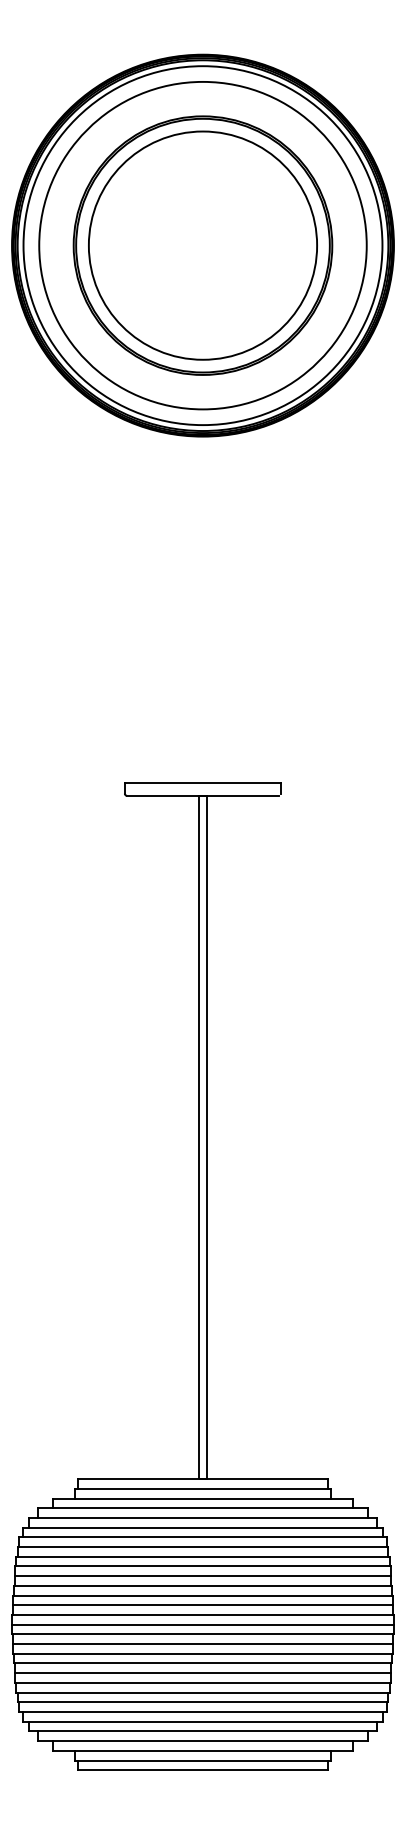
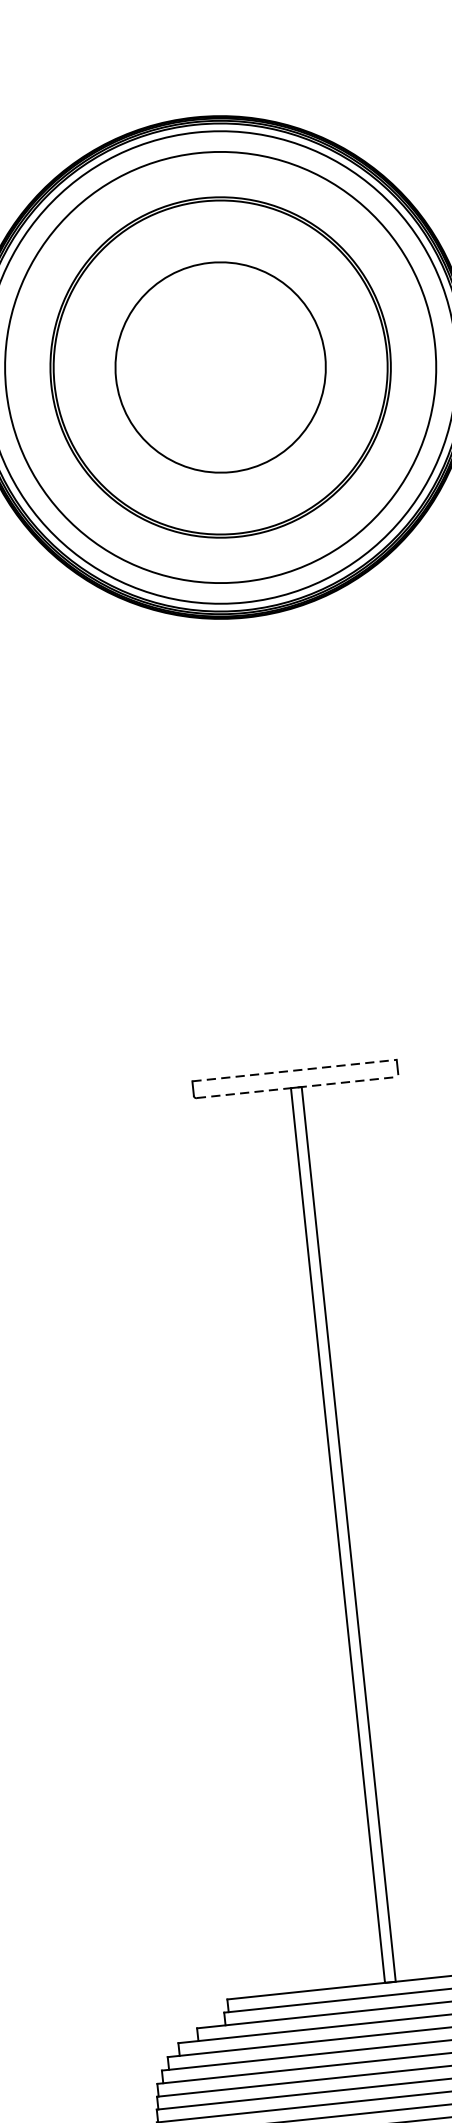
circle: (202, 245) -> (219, 367), size x0.7
line: (203, 782) -> (295, 1070), solid -> dashed
line: (203, 795) -> (296, 1087), solid -> dashed

